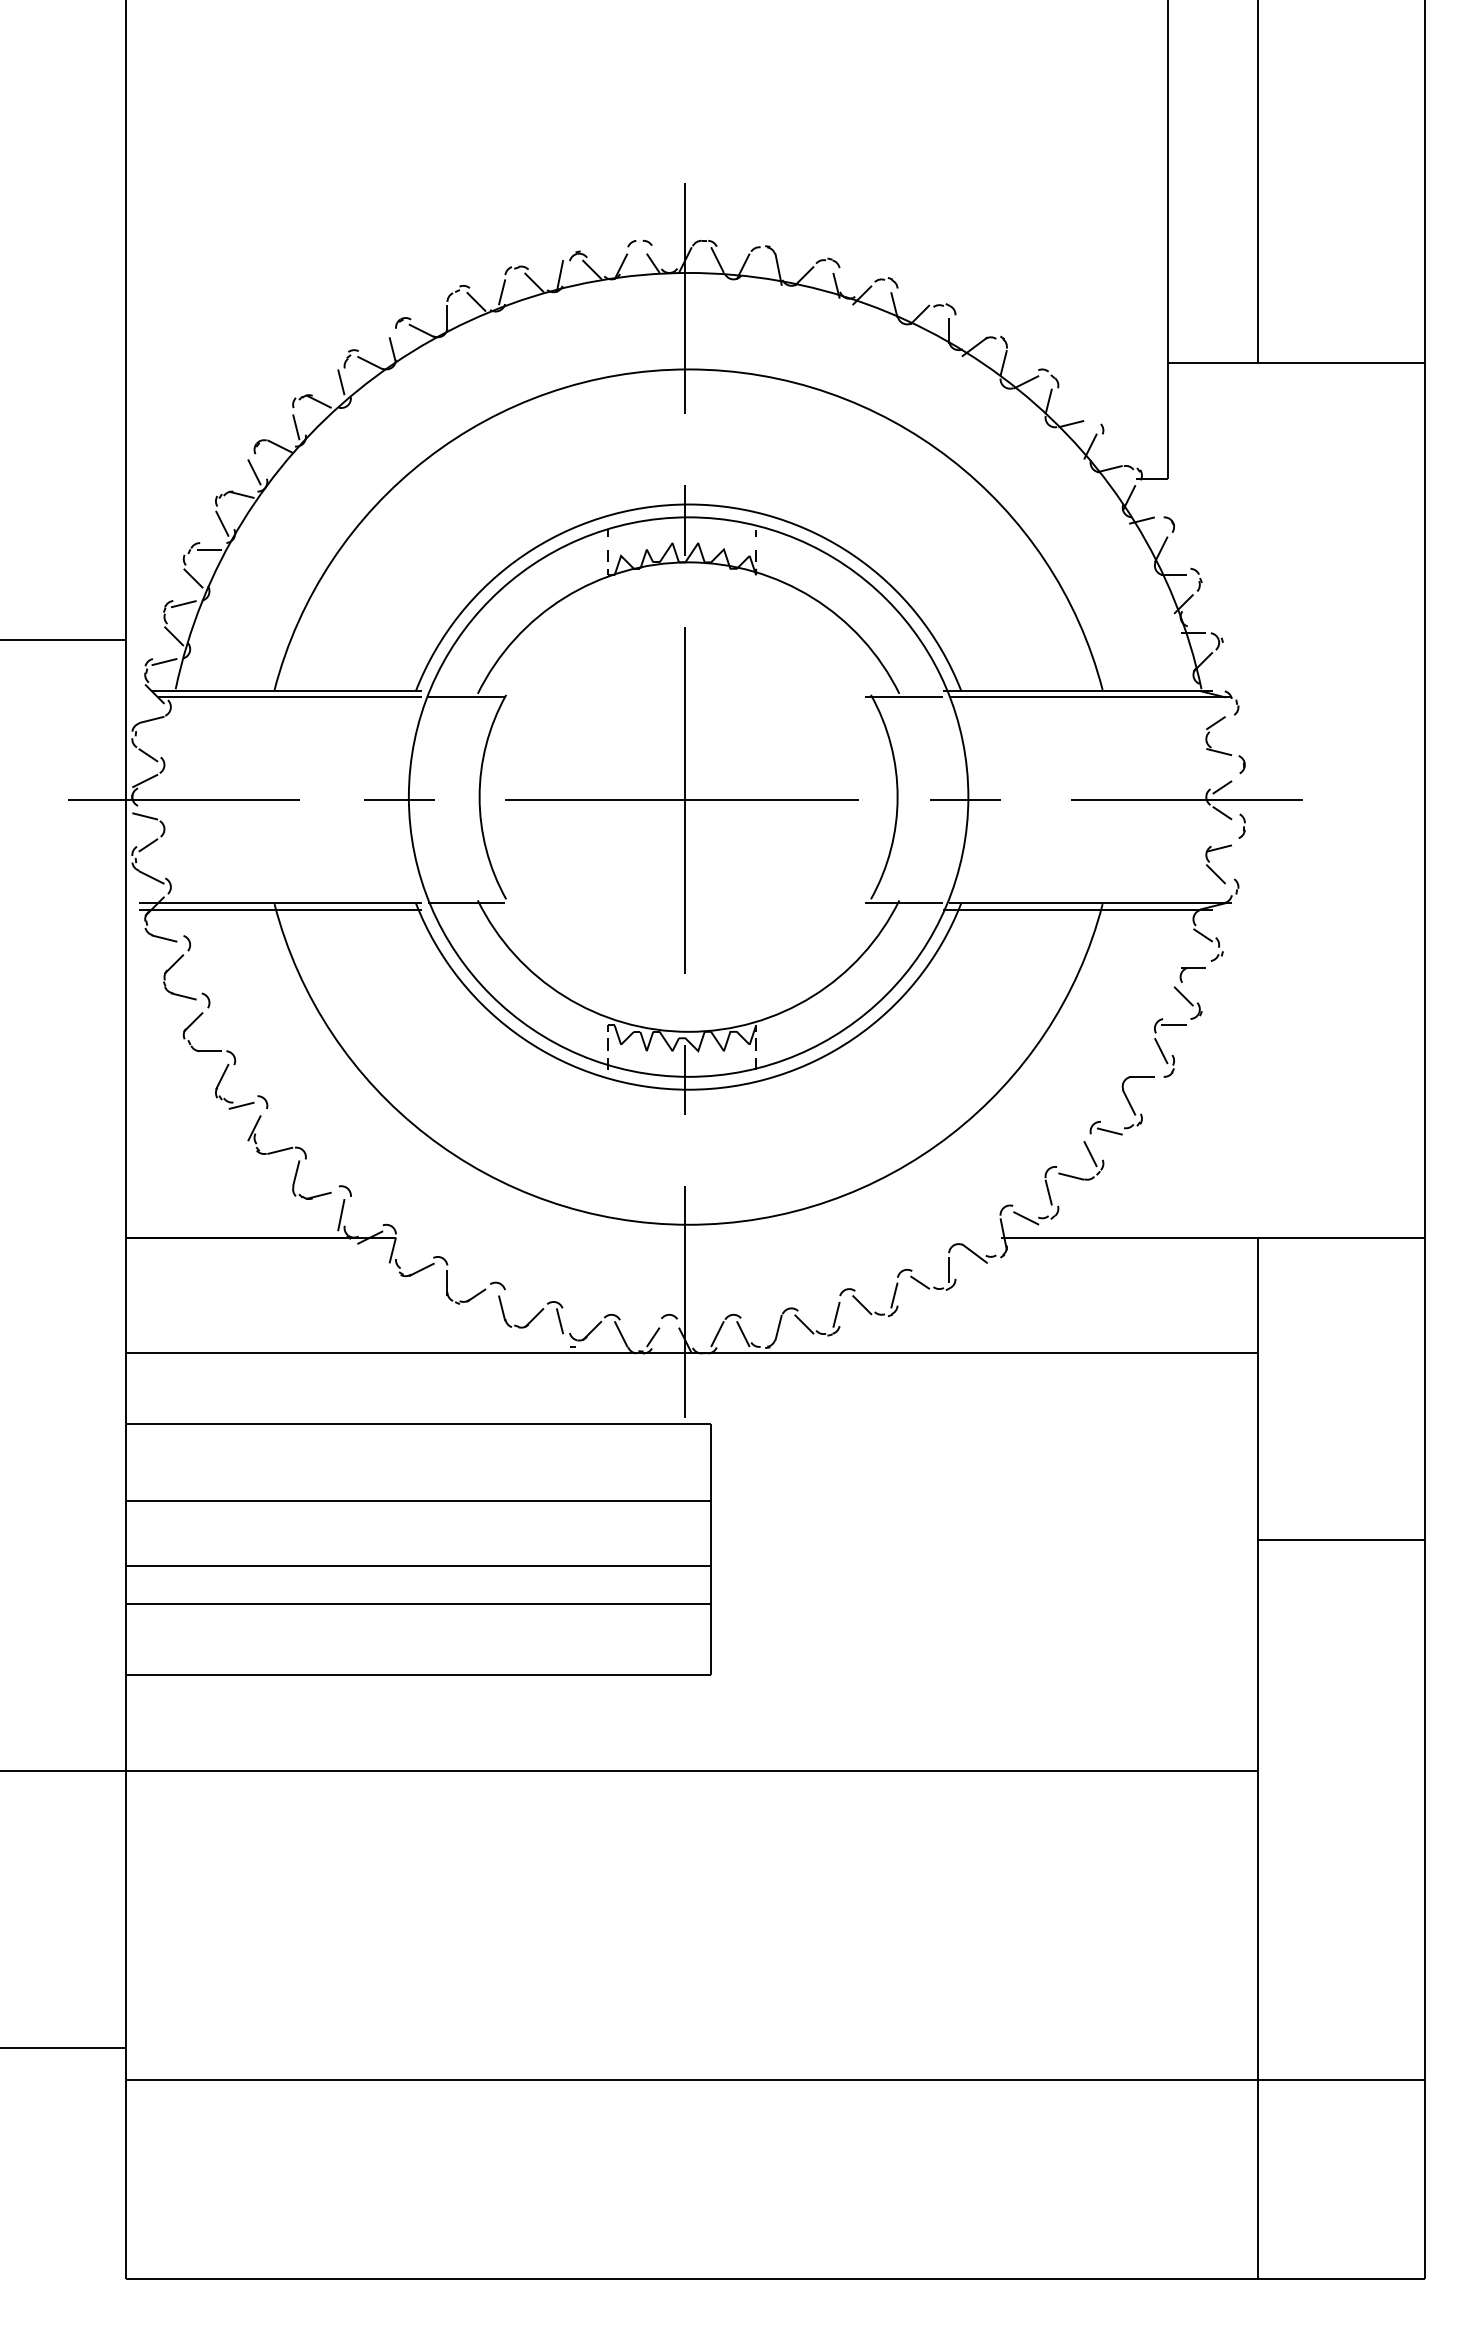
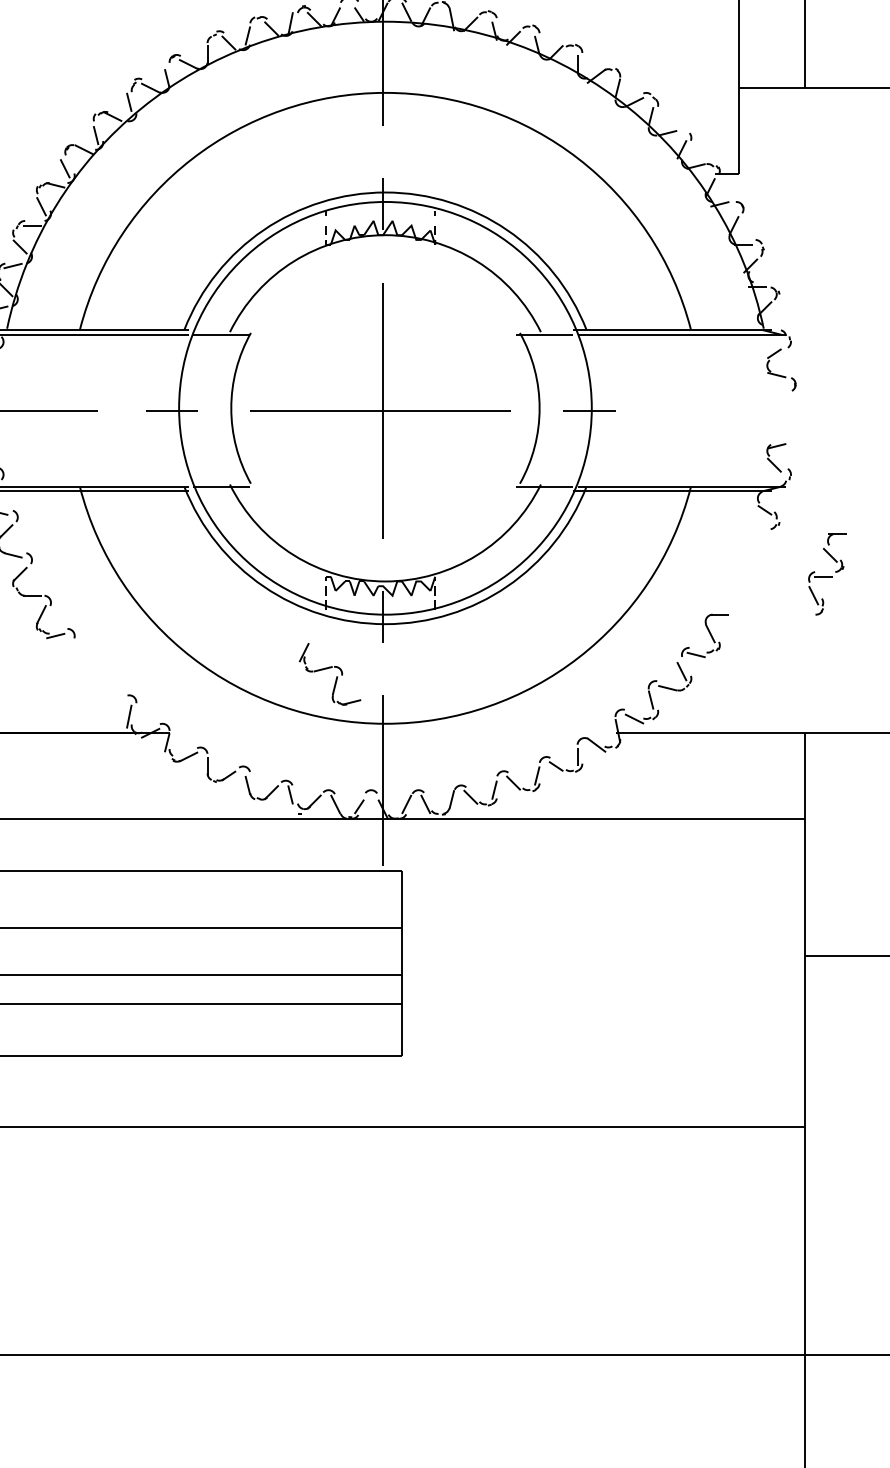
part: (1186, 800) -> (752, 410), removed
part: (1179, 1022) -> (827, 574), moved
part: (286, 1150) -> (327, 668), moved

